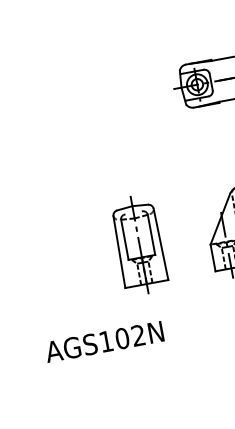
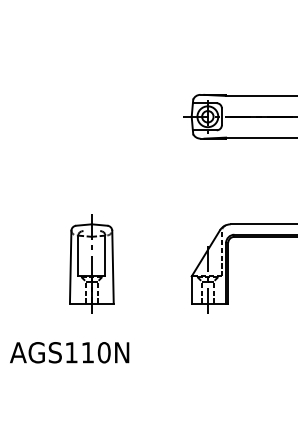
part: (139, 244) -> (91, 263), moved
text: (129, 336) -> (95, 352), AGS102N -> AGS110N

